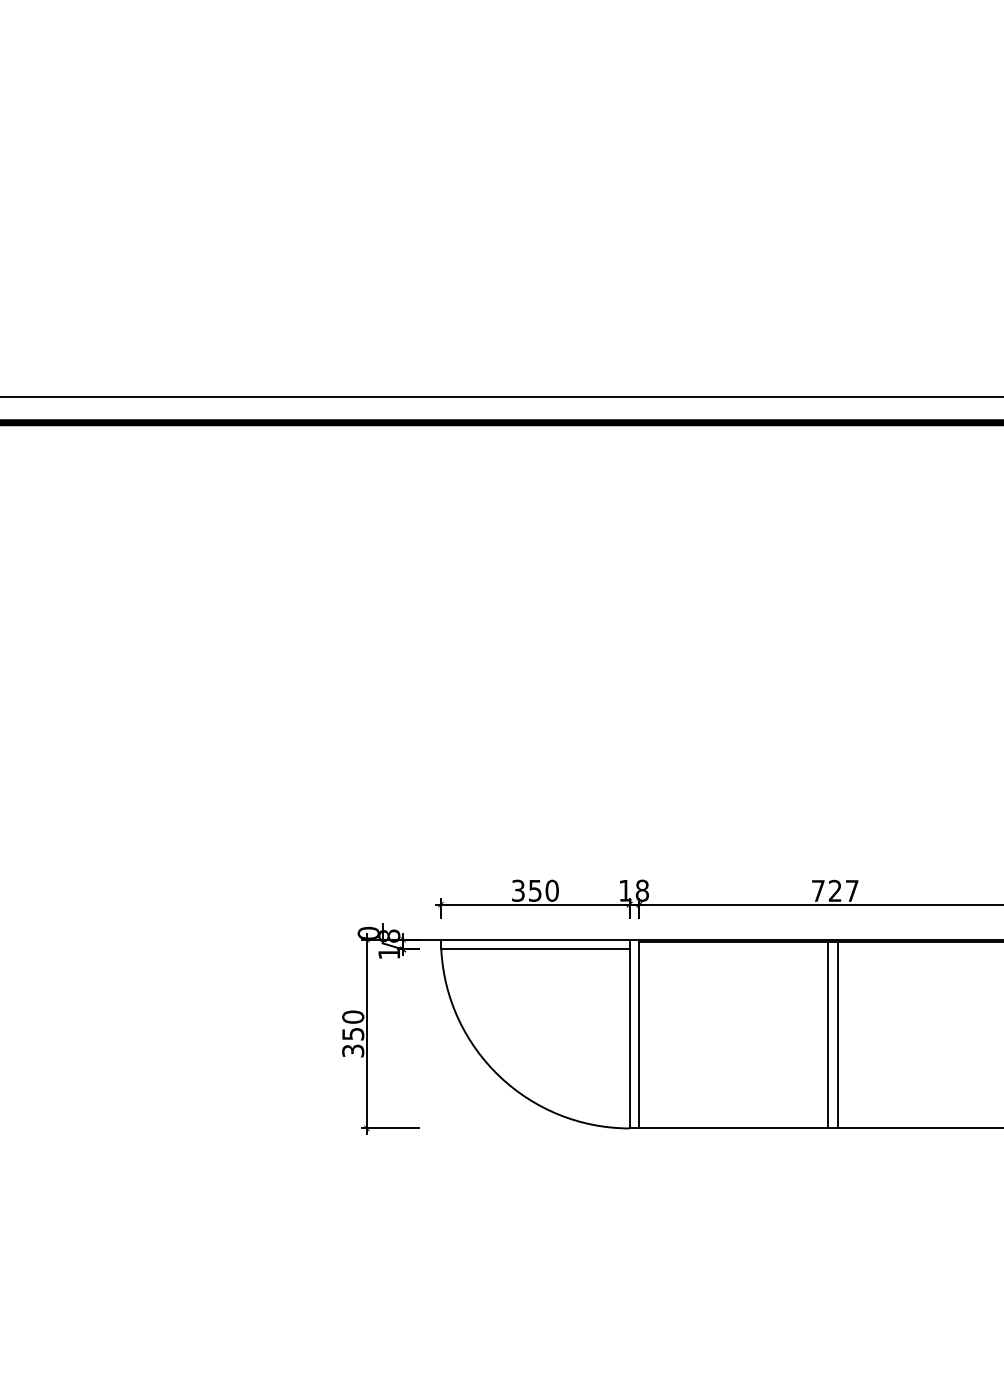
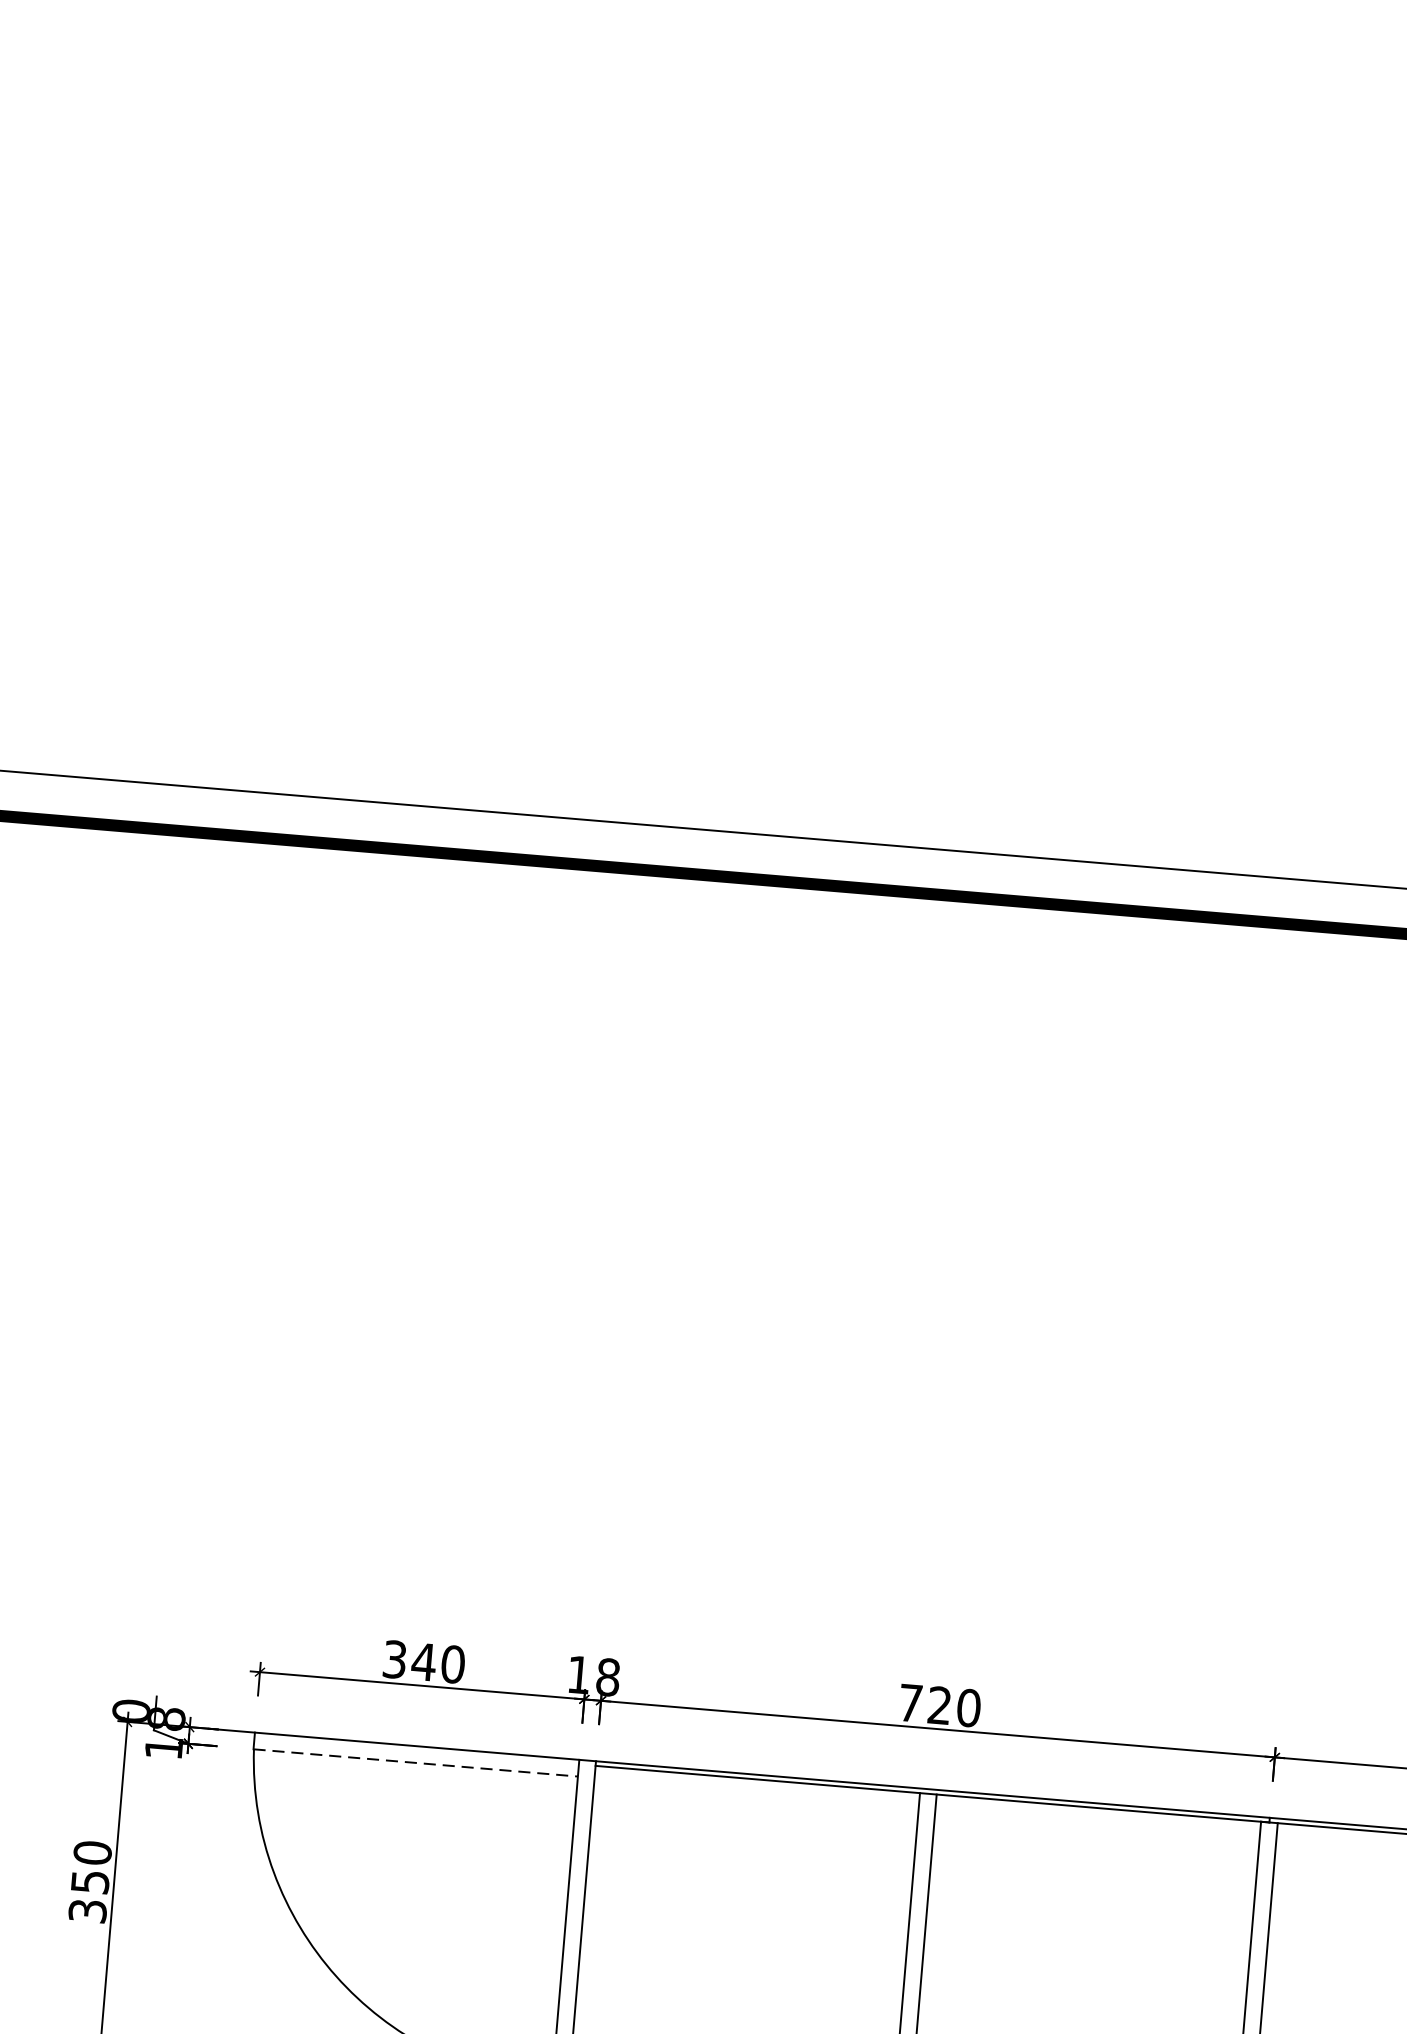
text: (535, 890) -> (424, 1661), 350 -> 340
text: (851, 890) -> (967, 1707), 727 -> 720
line: (535, 949) -> (415, 1762), solid -> dashed

